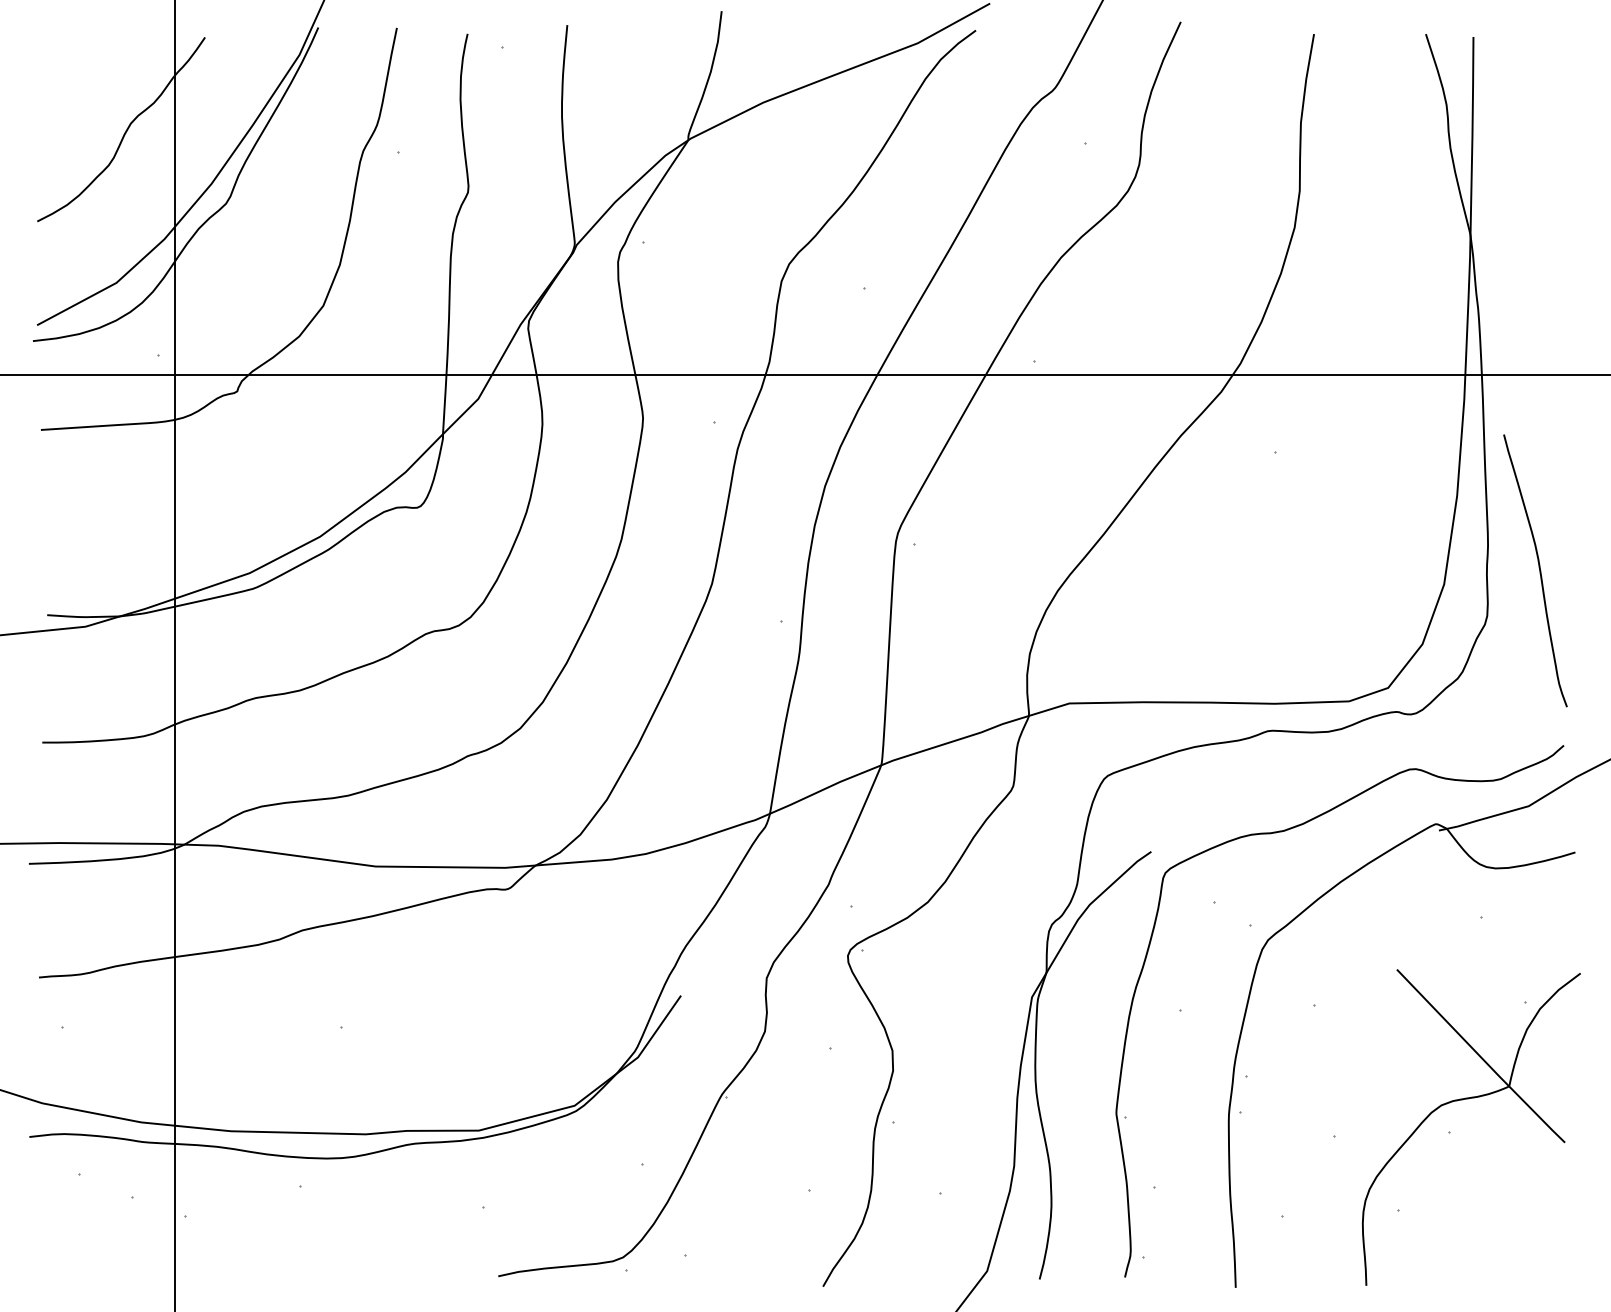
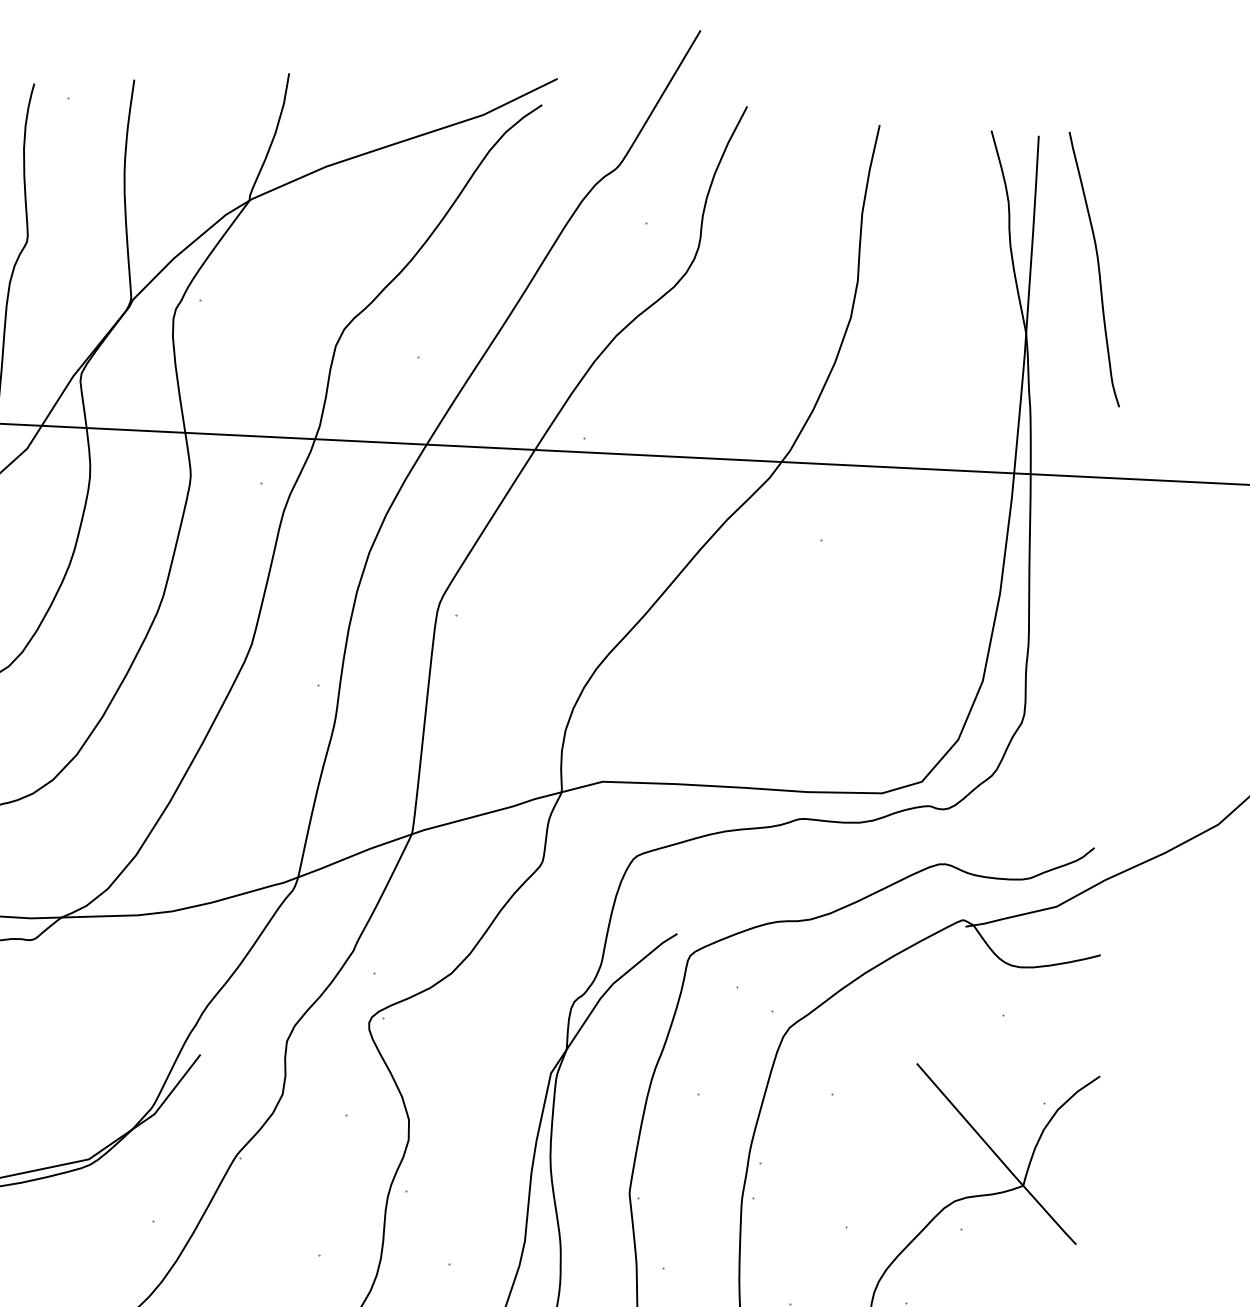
curve: (1539, 570) -> (1098, 269), moved

